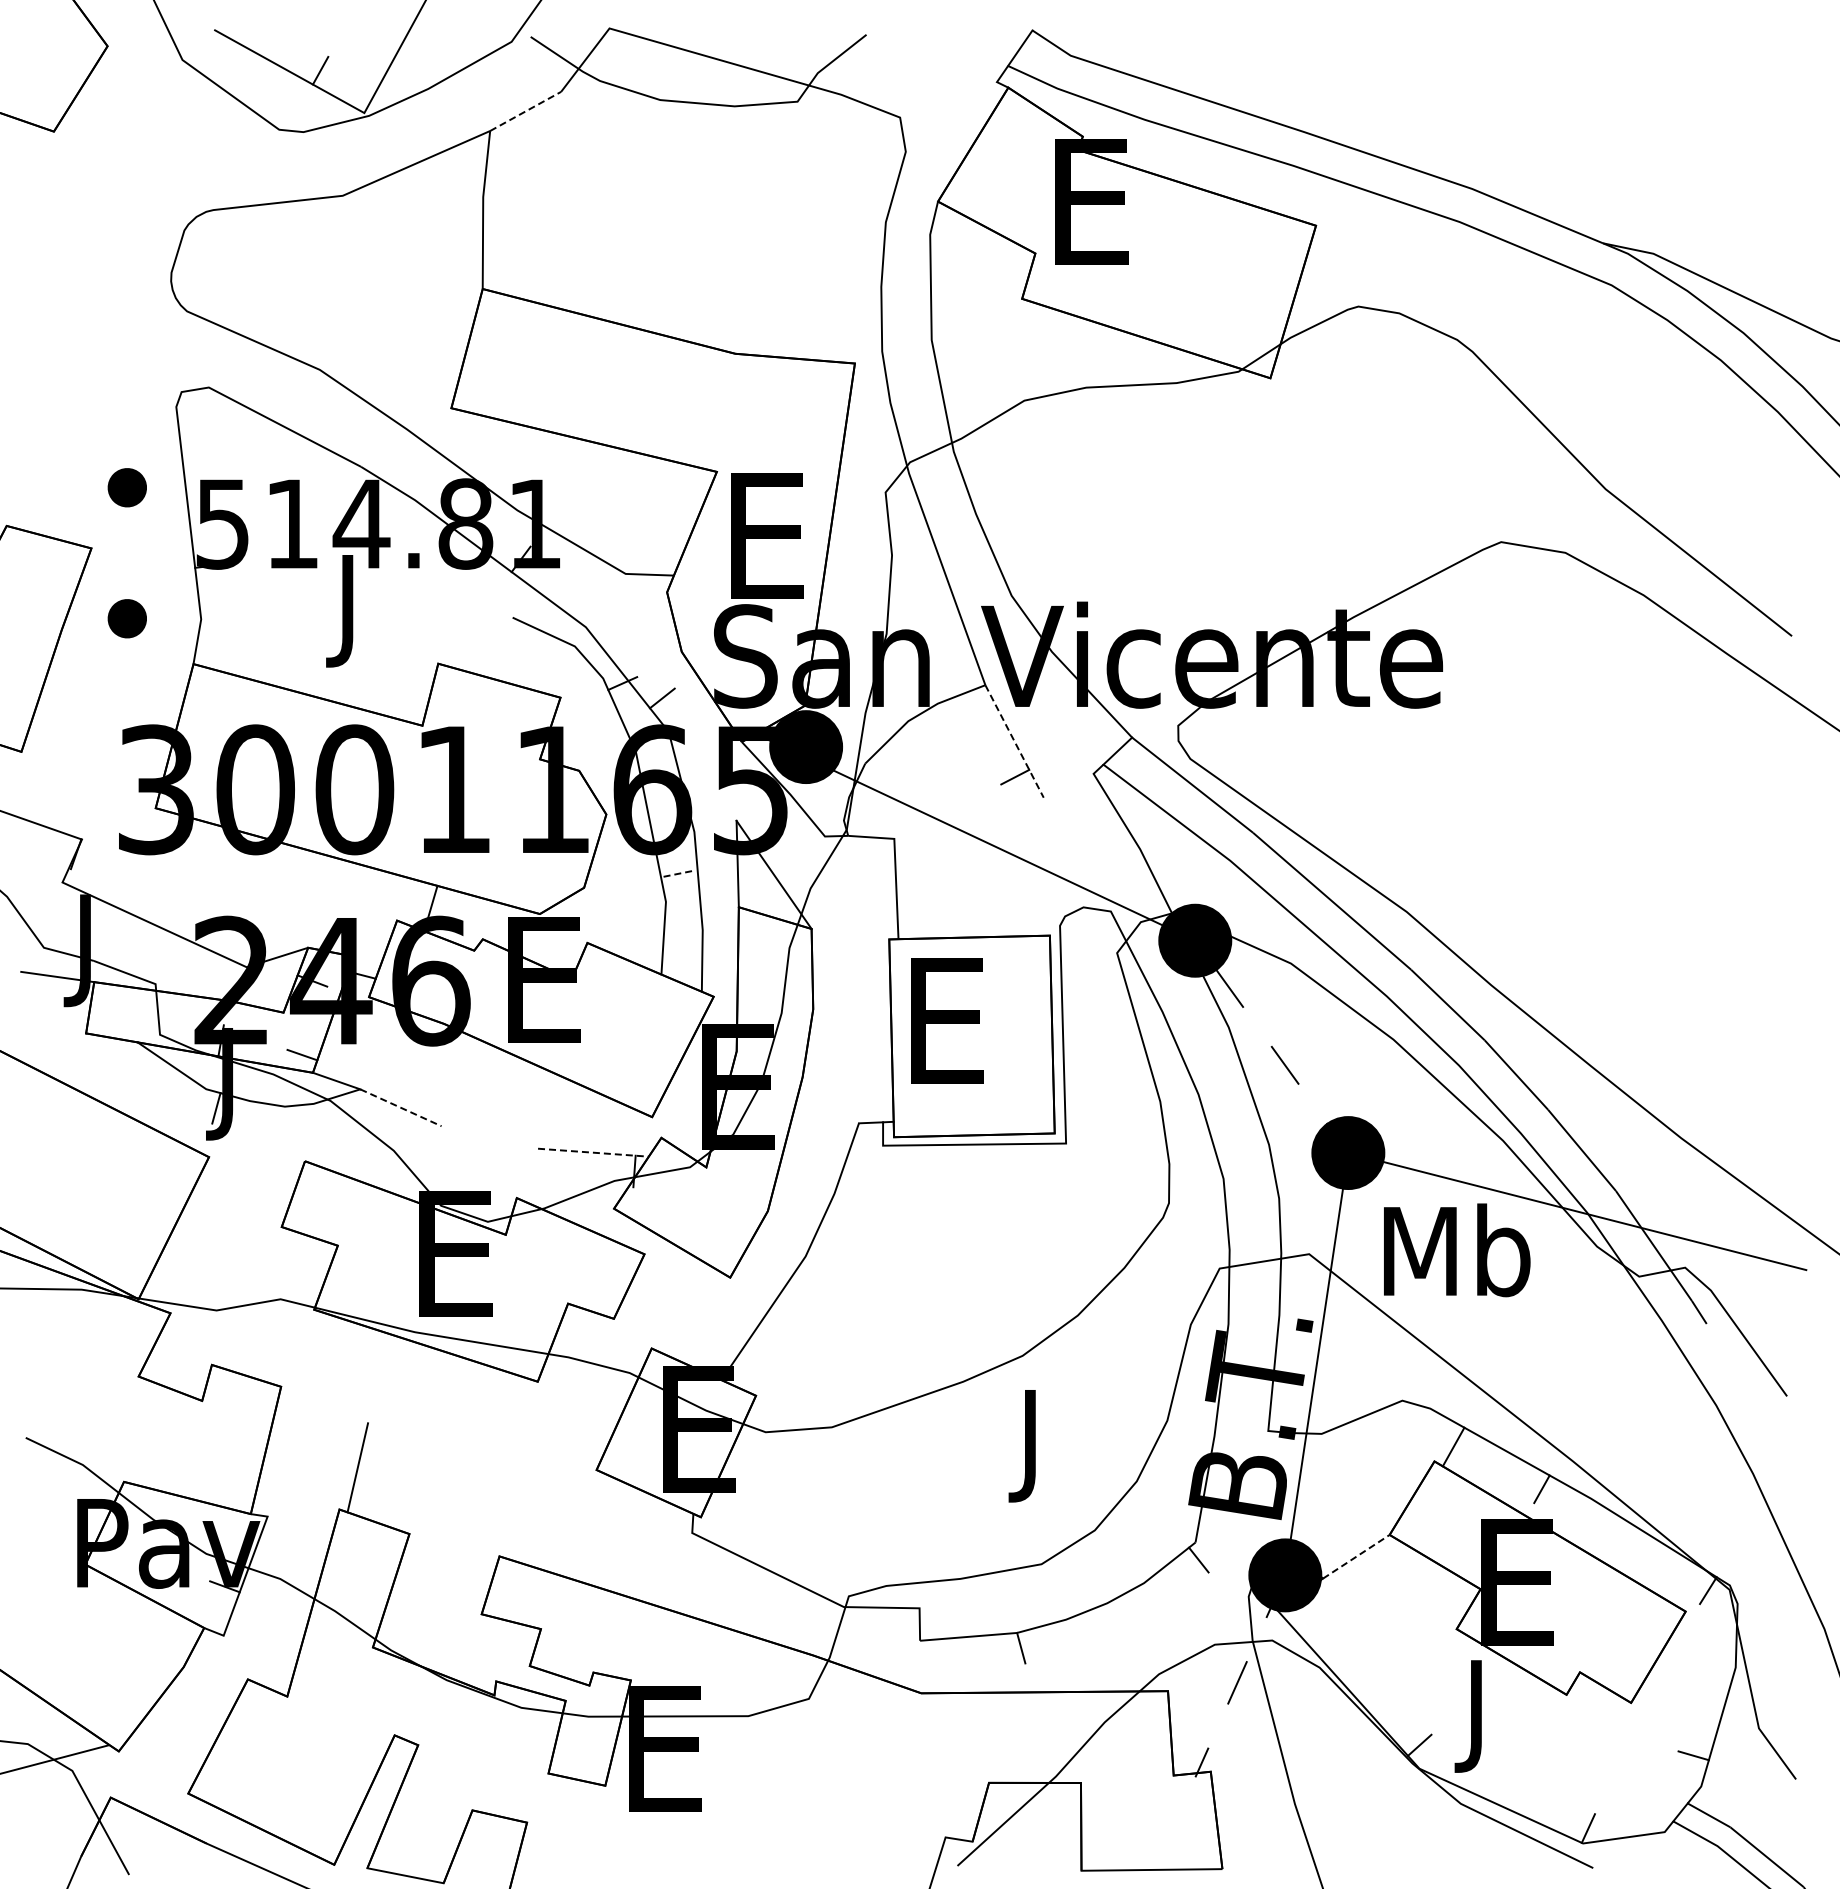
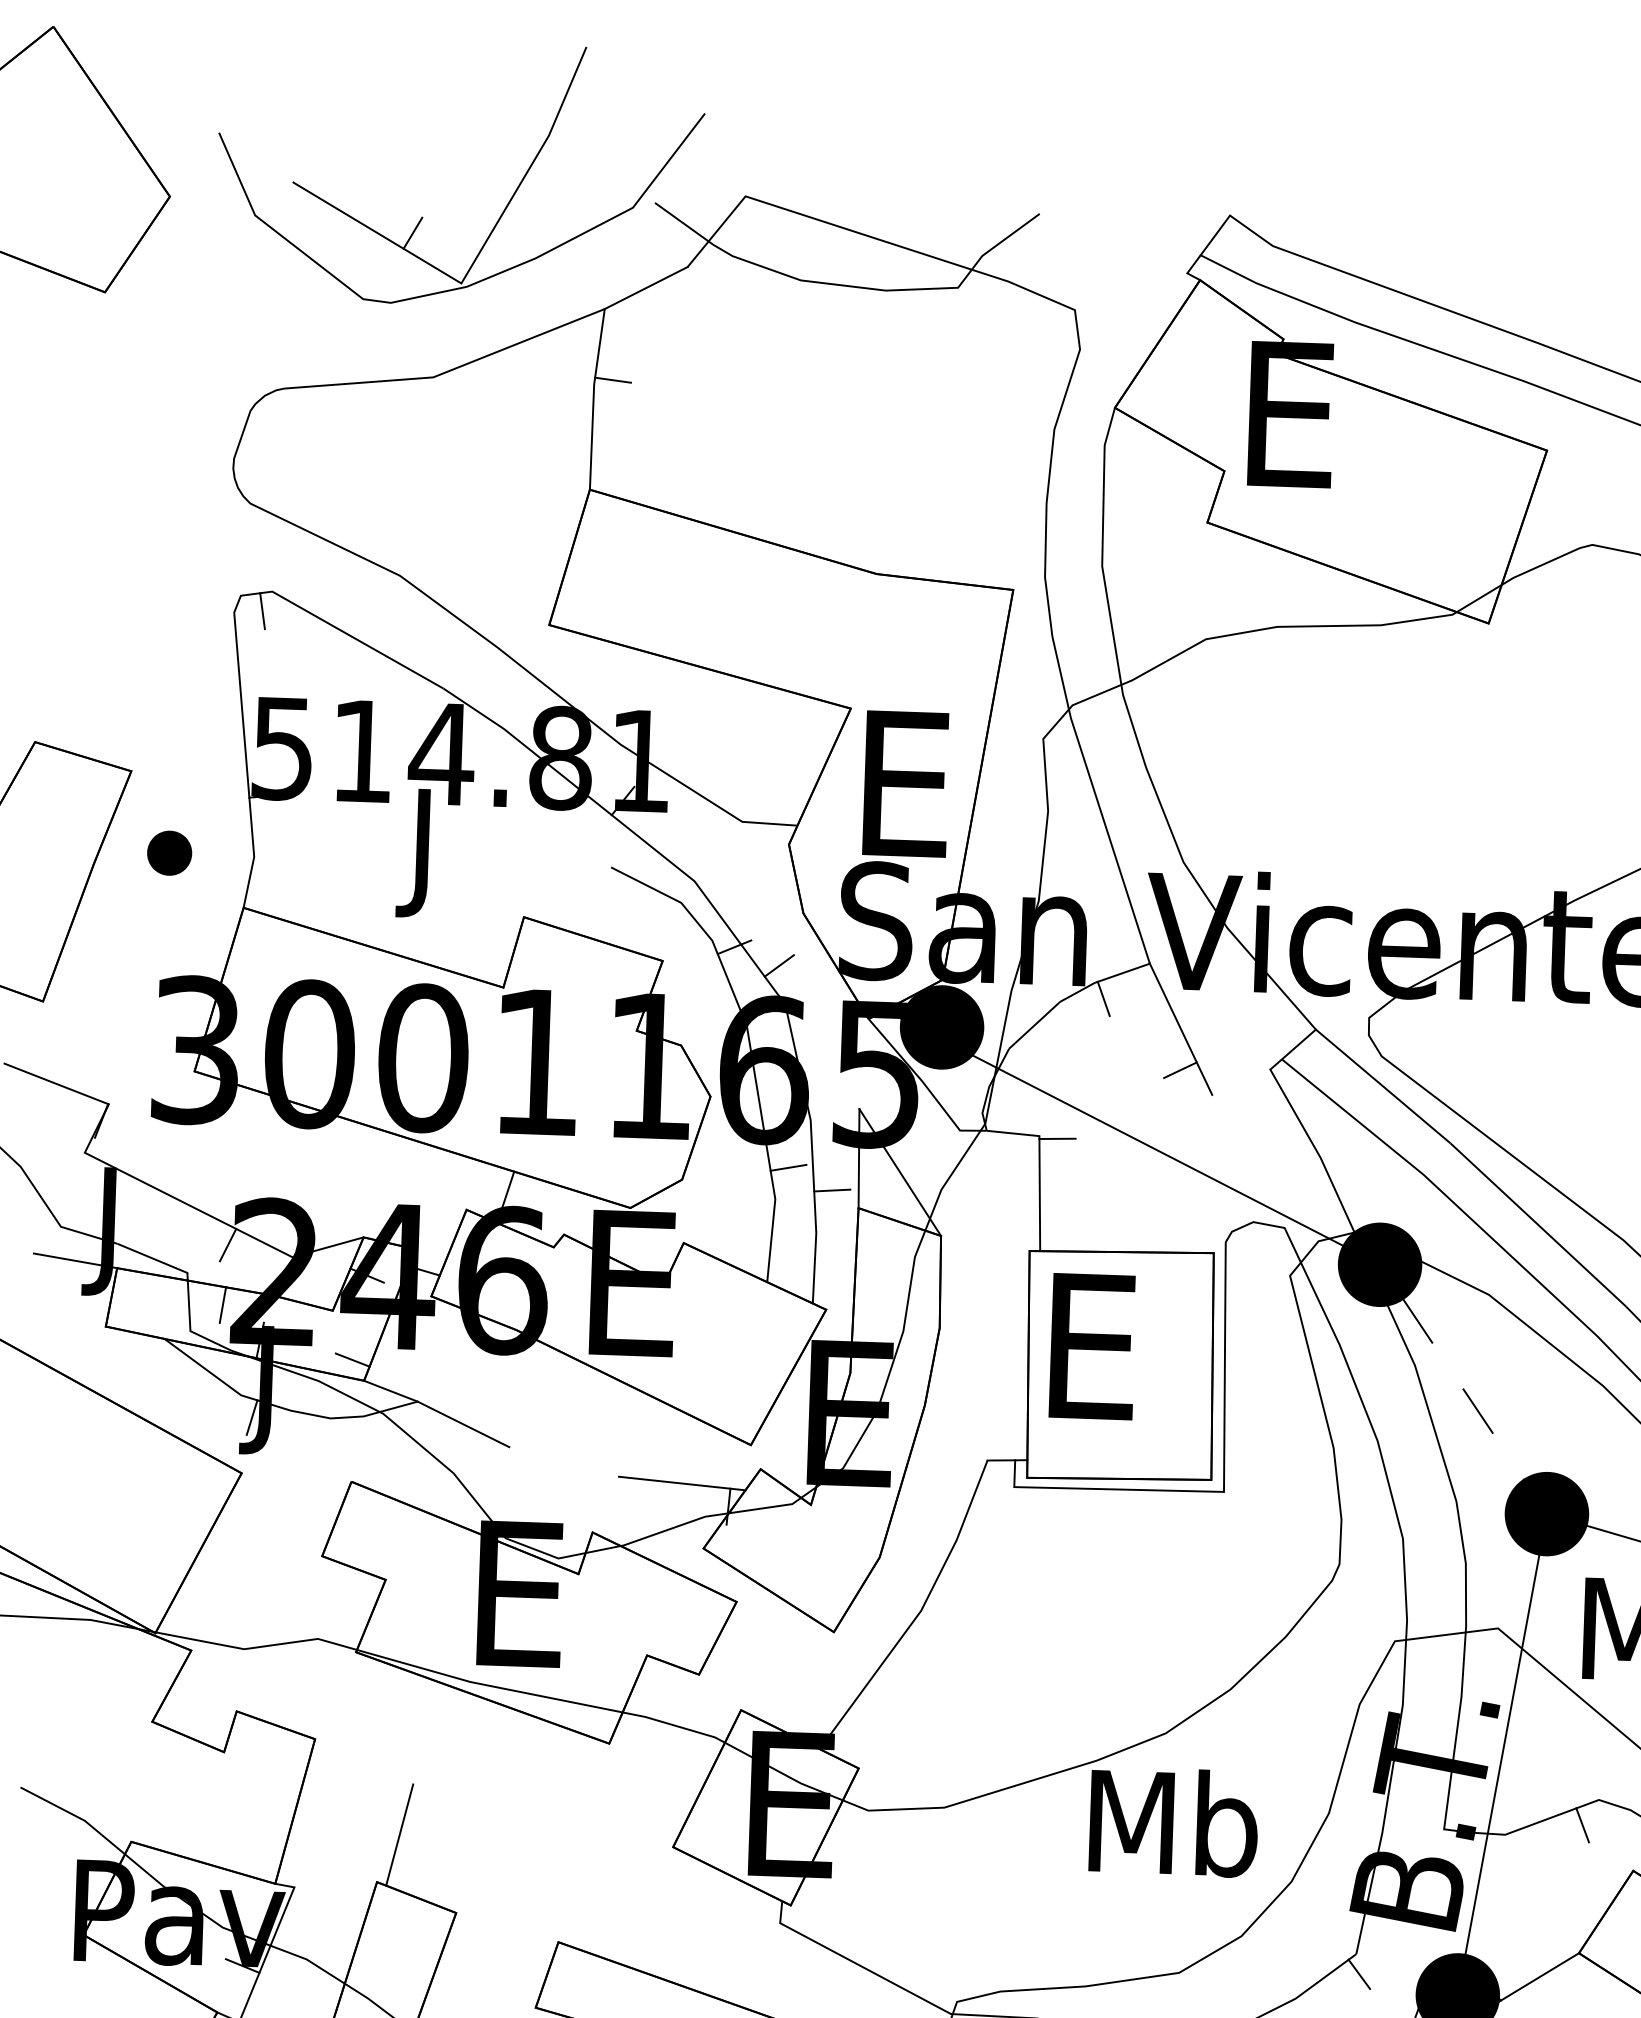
line: (525, 111) -> (646, 288), dashed -> solid
line: (499, 192) -> (612, 379), added
line: (200, 404) -> (262, 610), added
part: (126, 487) -> (173, 702), removed
line: (945, 717) -> (1102, 999), added
line: (1014, 741) -> (1180, 1029), dashed -> solid
line: (909, 840) -> (1056, 1138), added
line: (676, 874) -> (788, 1168), dashed -> solid
line: (715, 892) -> (832, 1190), added
line: (189, 958) -> (227, 1244), added
line: (187, 1010) -> (222, 1304), added
line: (400, 1107) -> (462, 1424), dashed -> solid
line: (593, 1152) -> (682, 1483), dashed -> solid
line: (1388, 1422) -> (1582, 1824), added
text: (1032, 1444) -> (1173, 1835), J -> Mb
line: (1356, 1556) -> (1540, 1976), dashed -> solid

